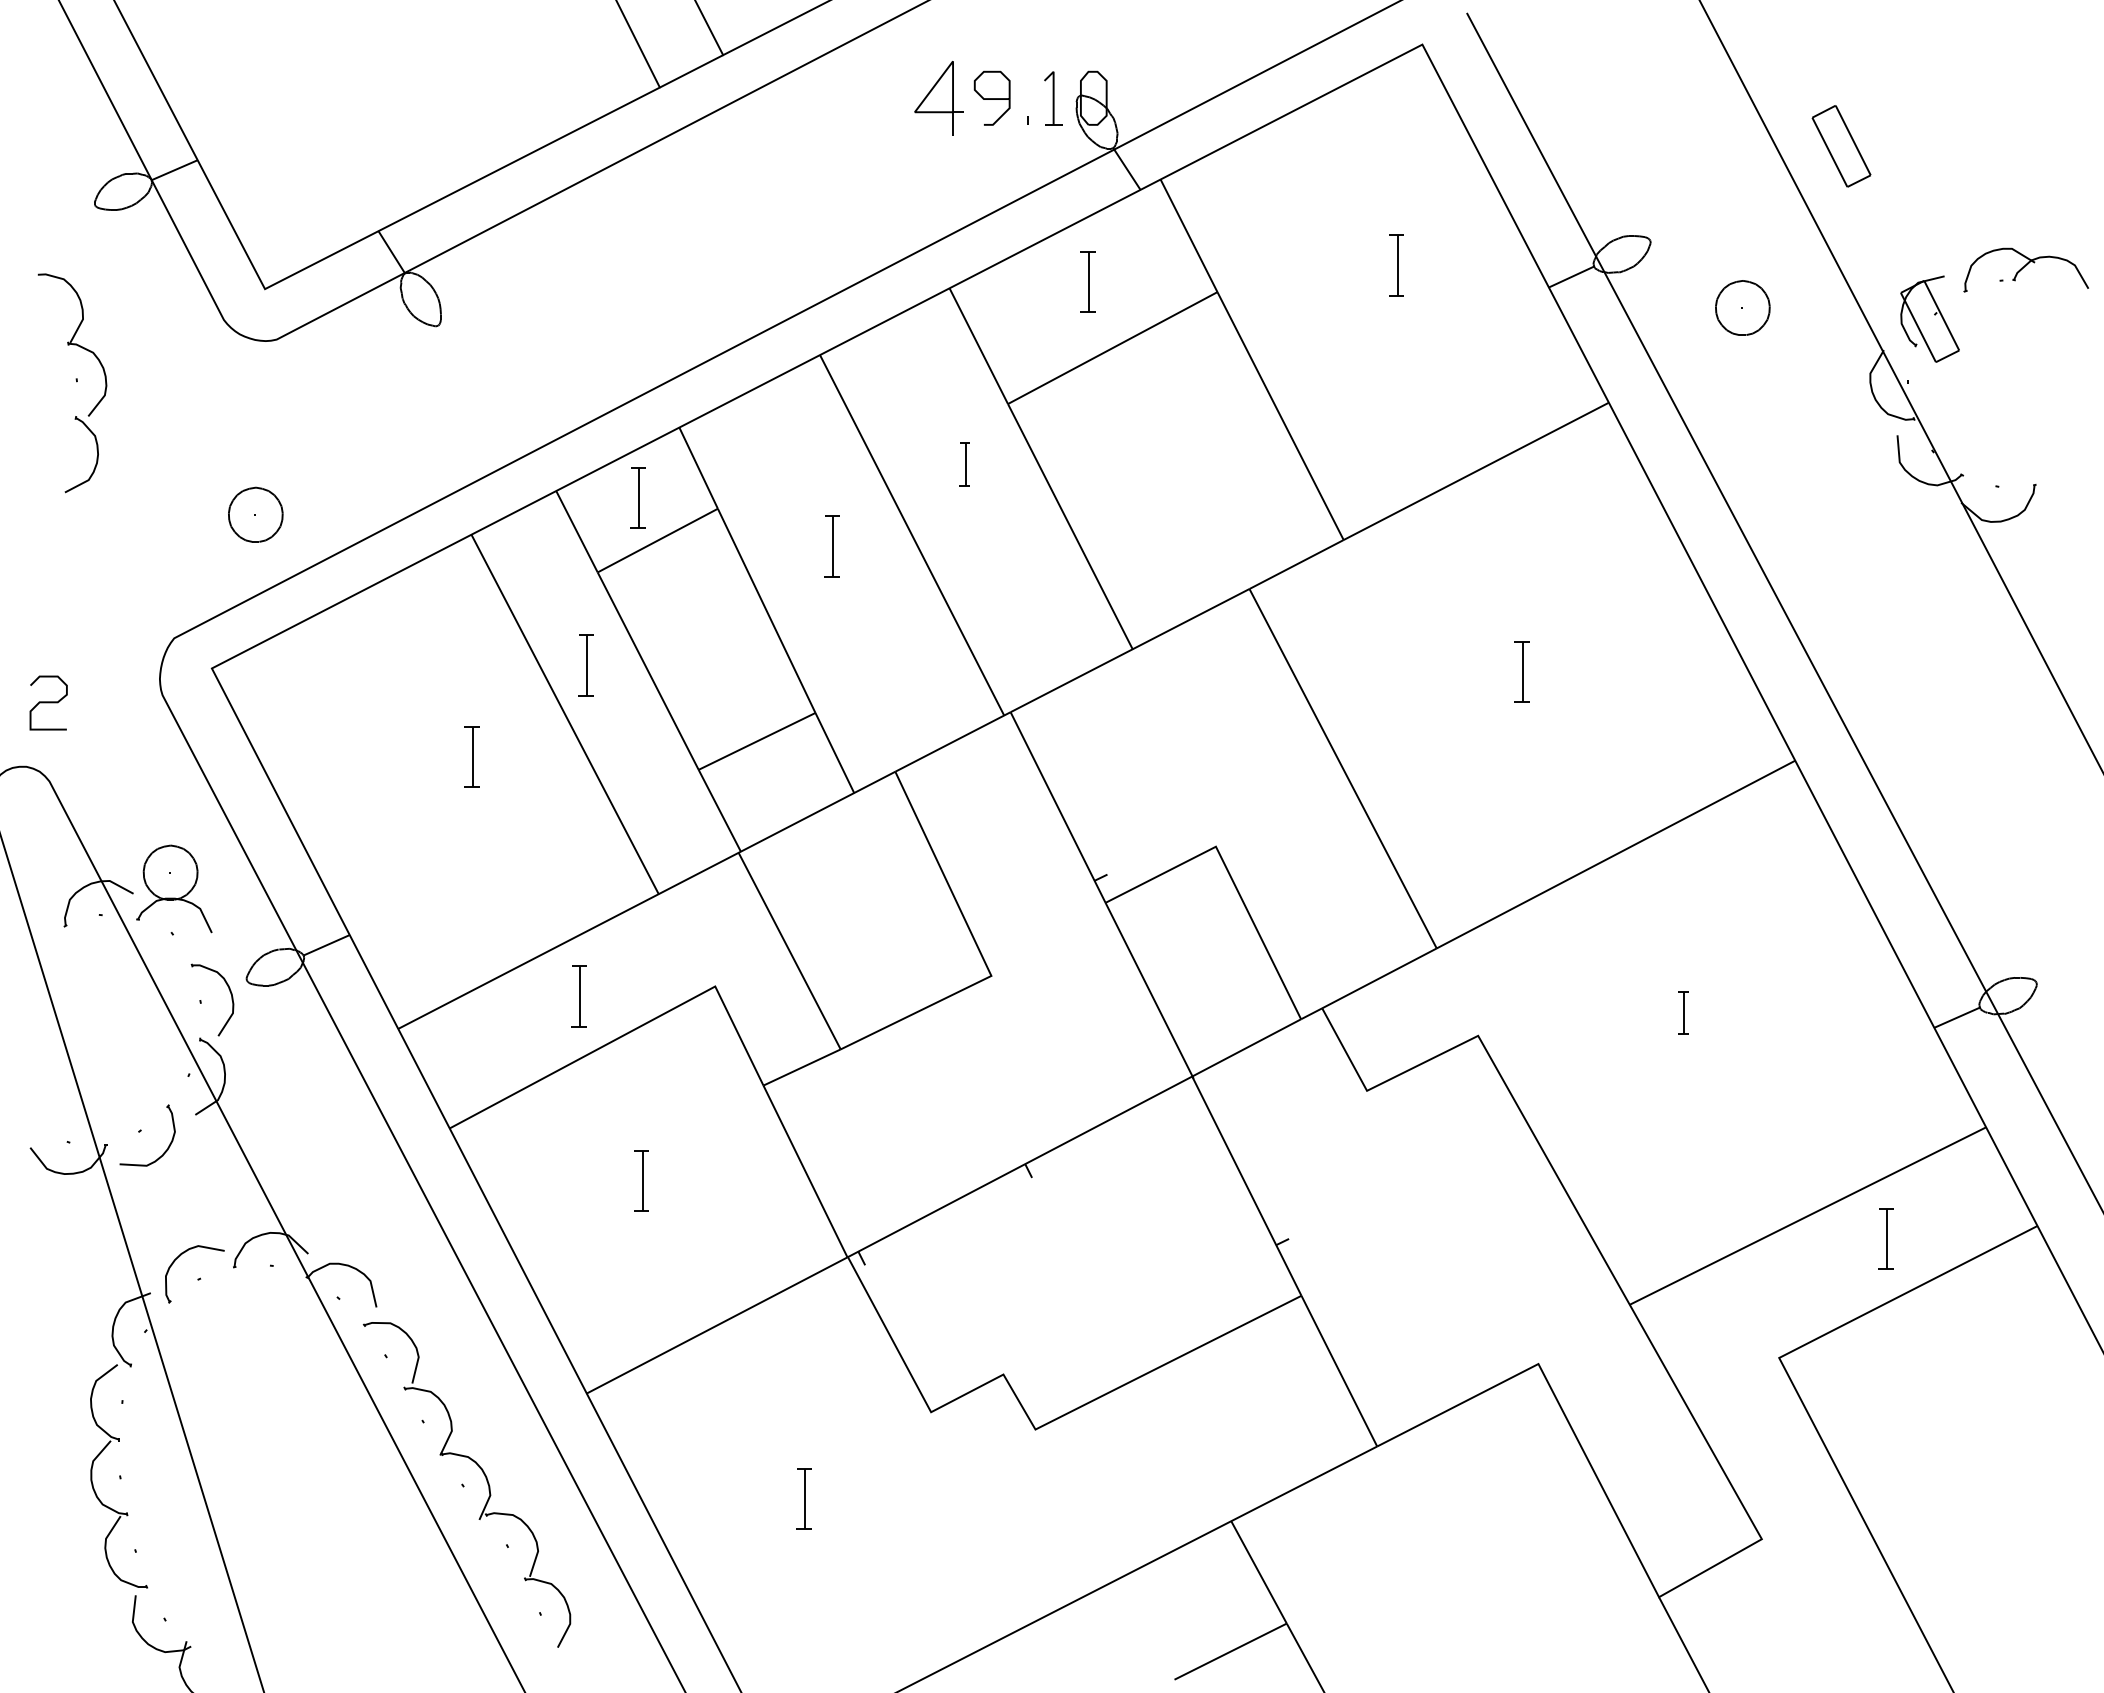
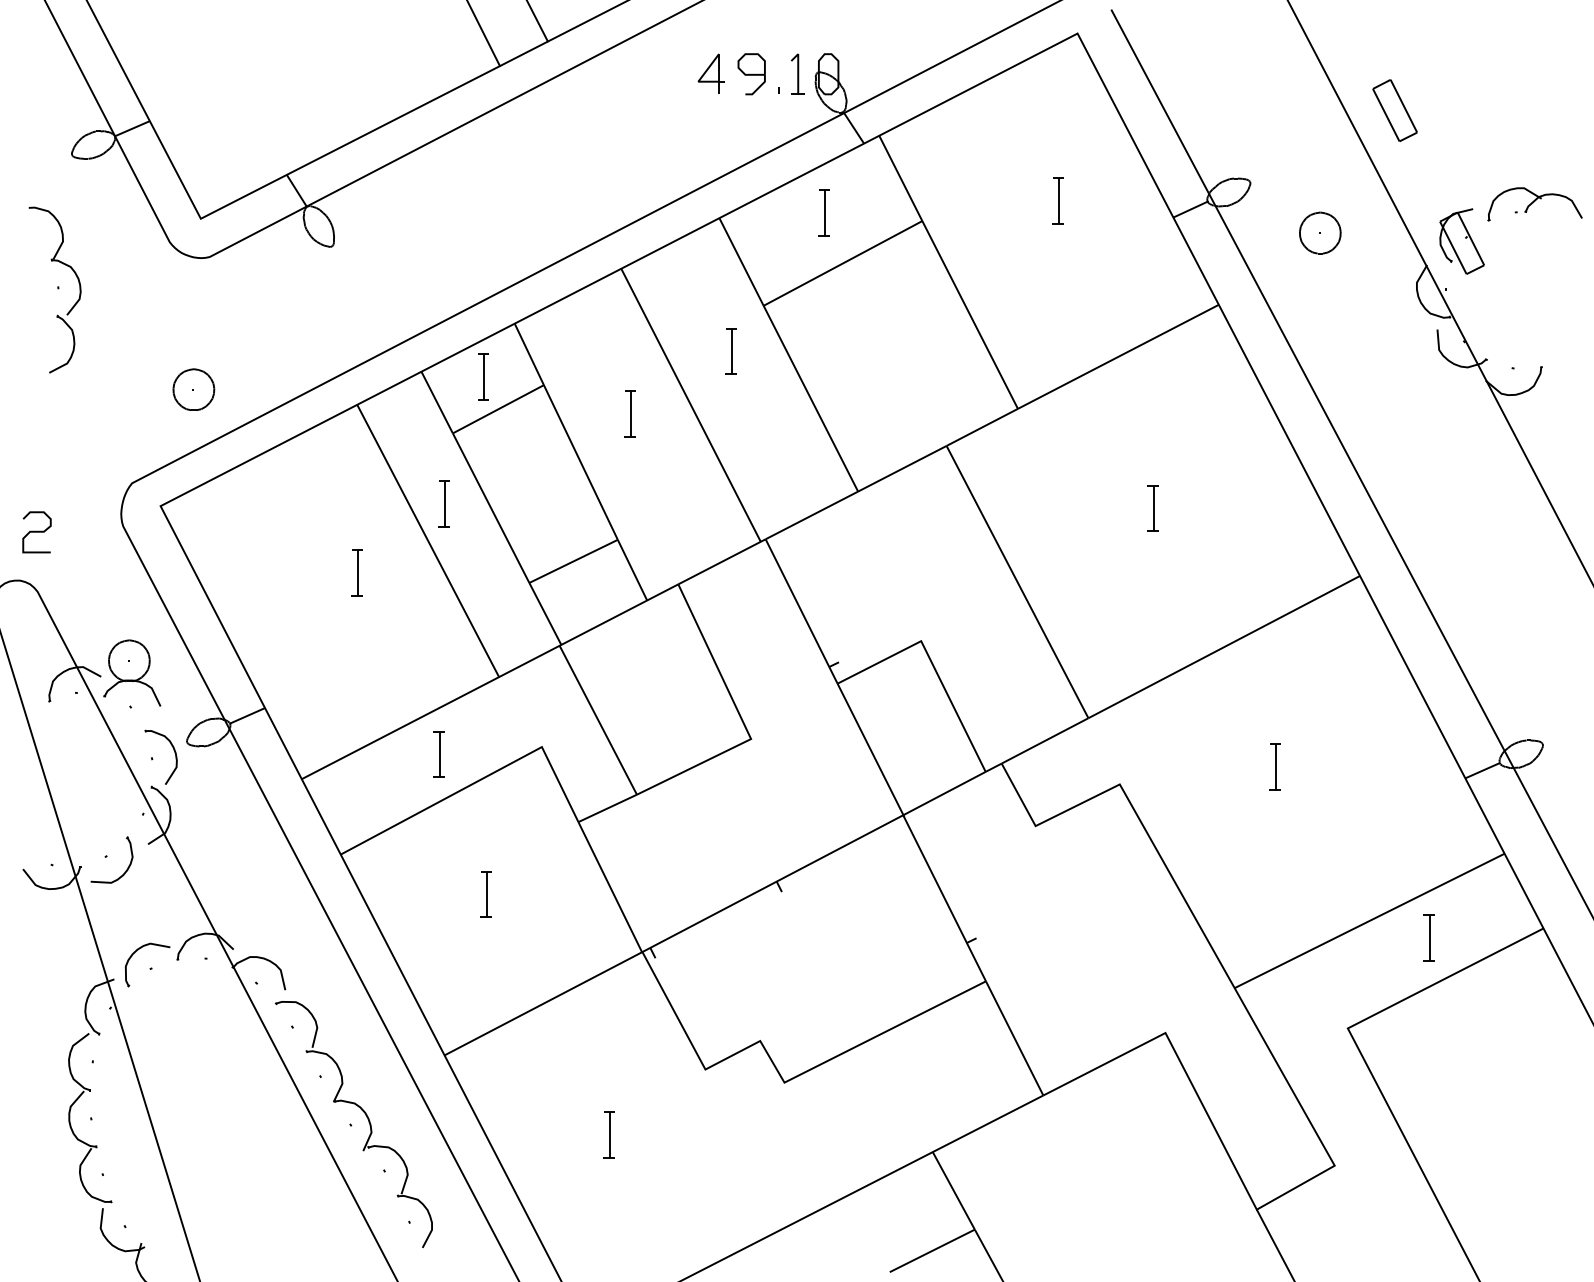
part: (938, 97) -> (711, 73), size x0.71
part: (964, 464) -> (730, 351), size x1.43
part: (1682, 1012) -> (1274, 766), size x1.43

